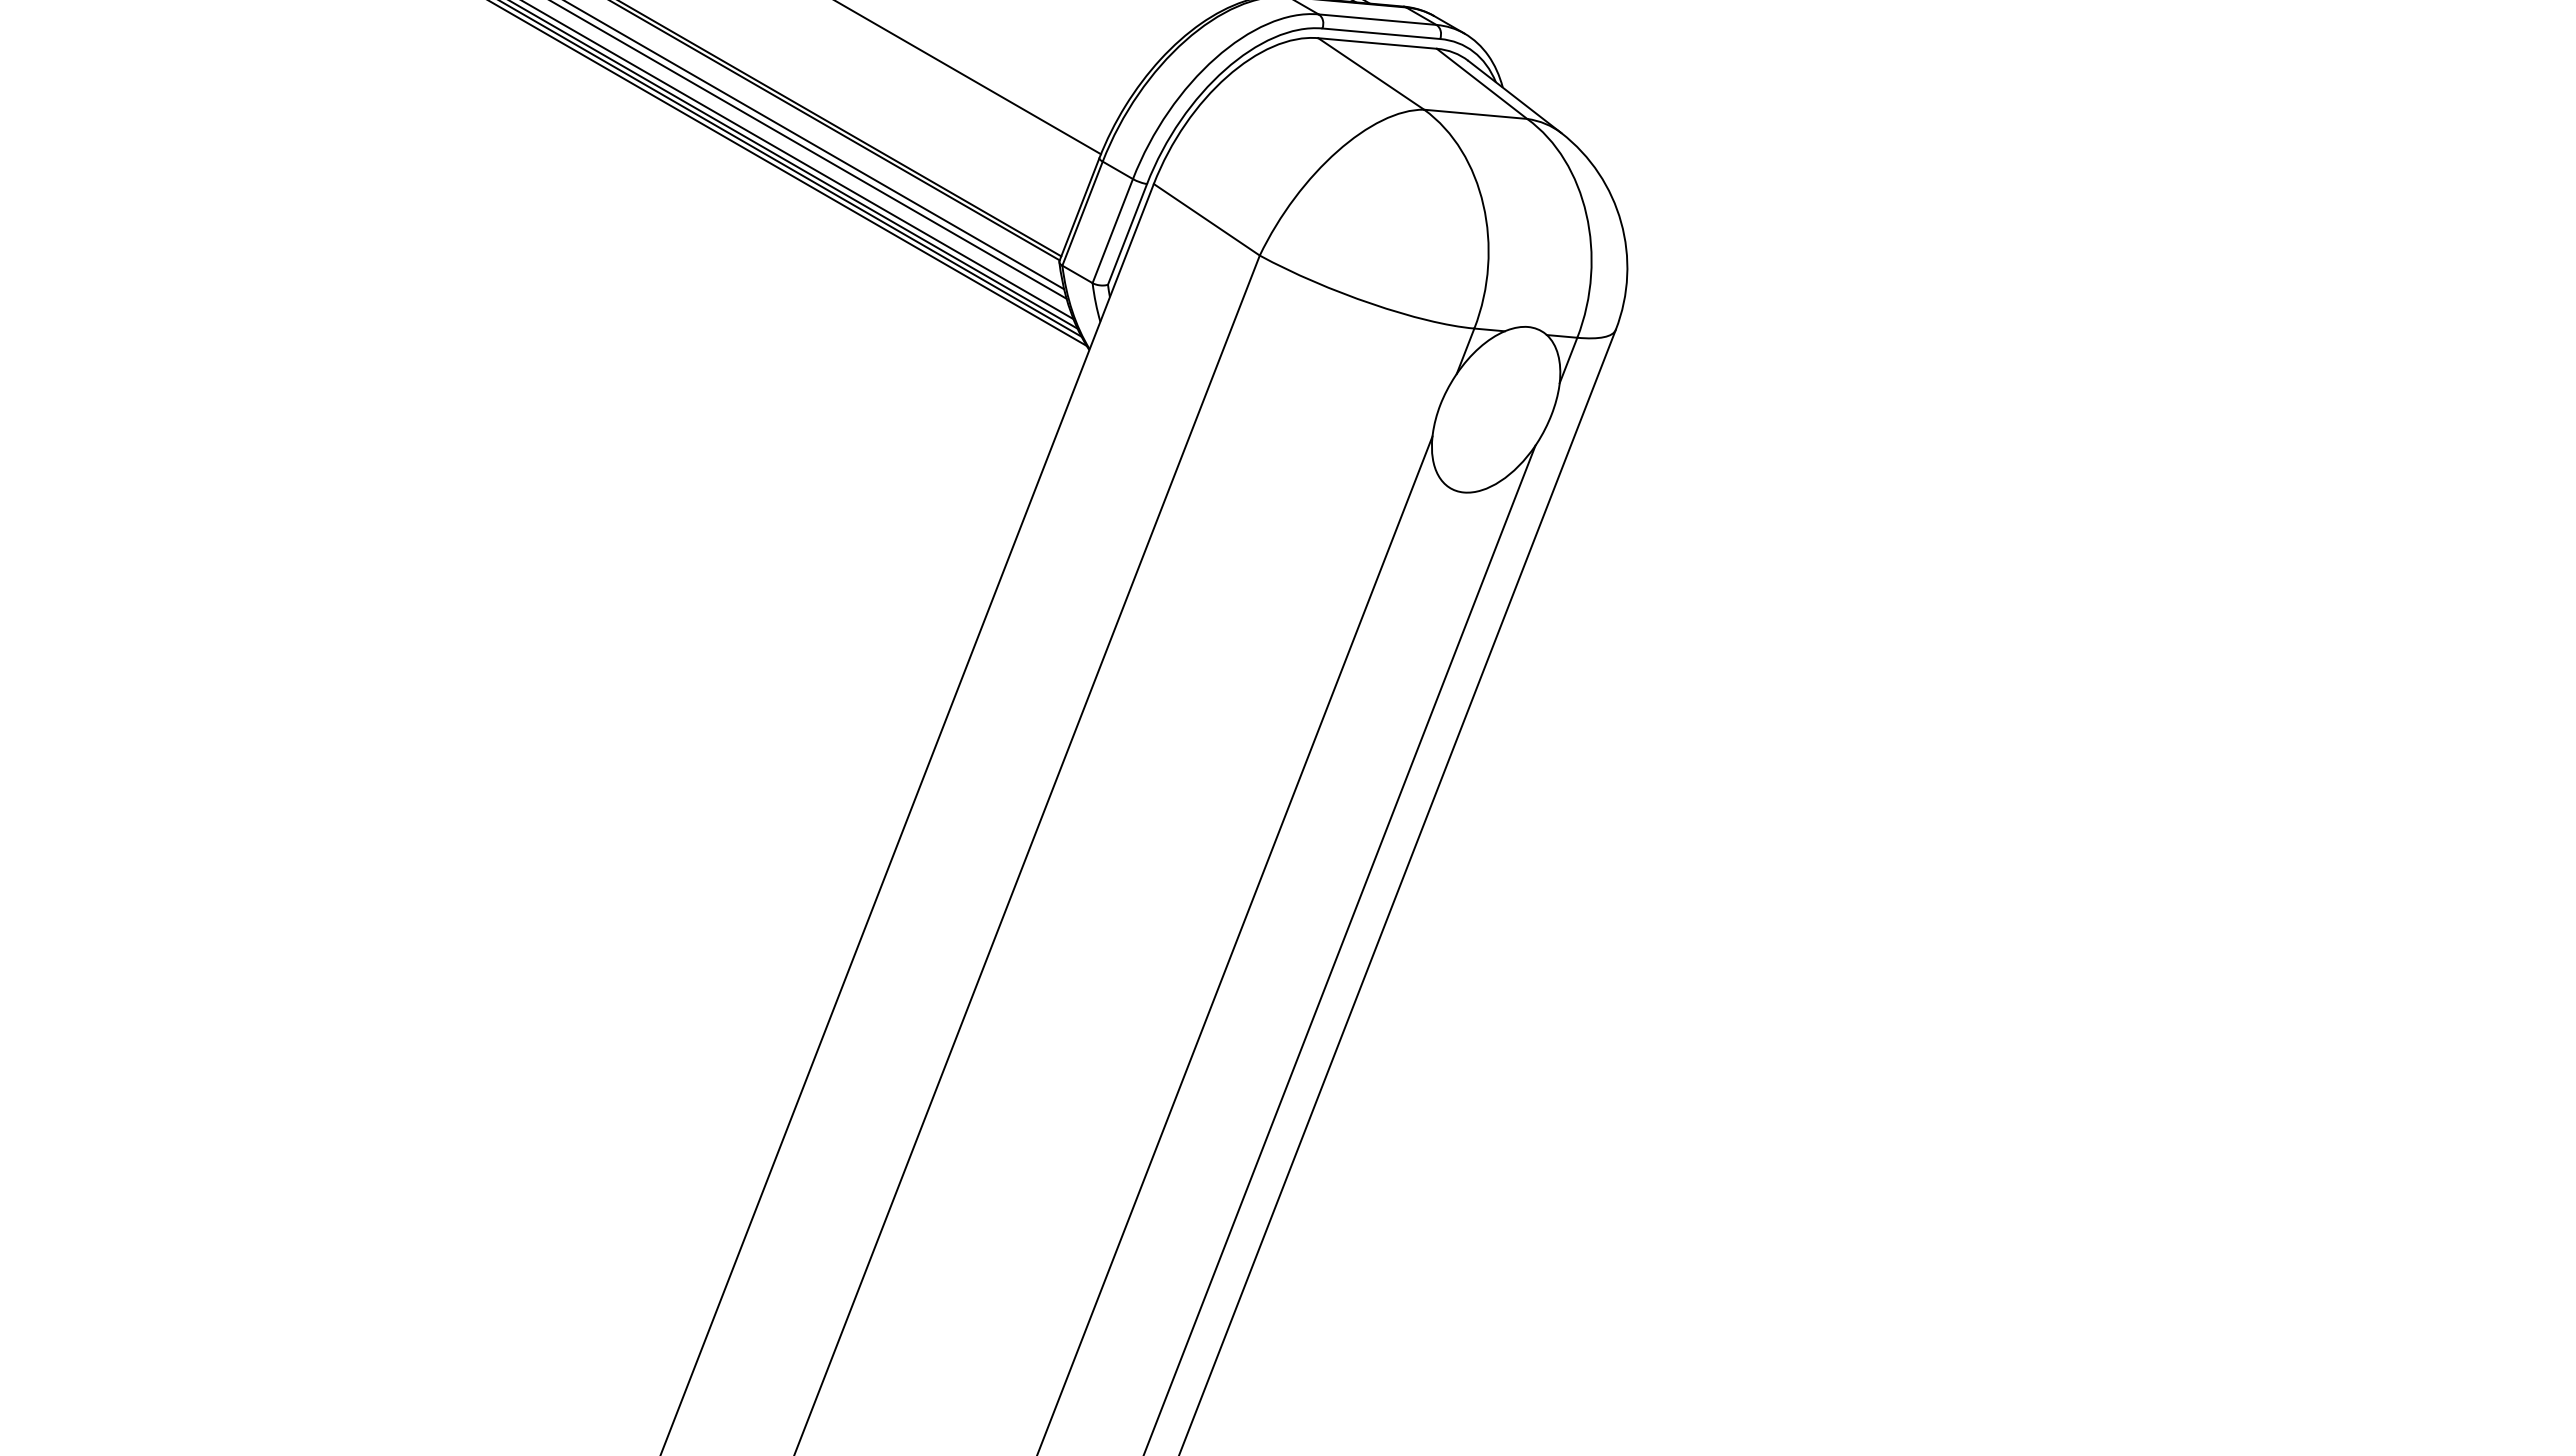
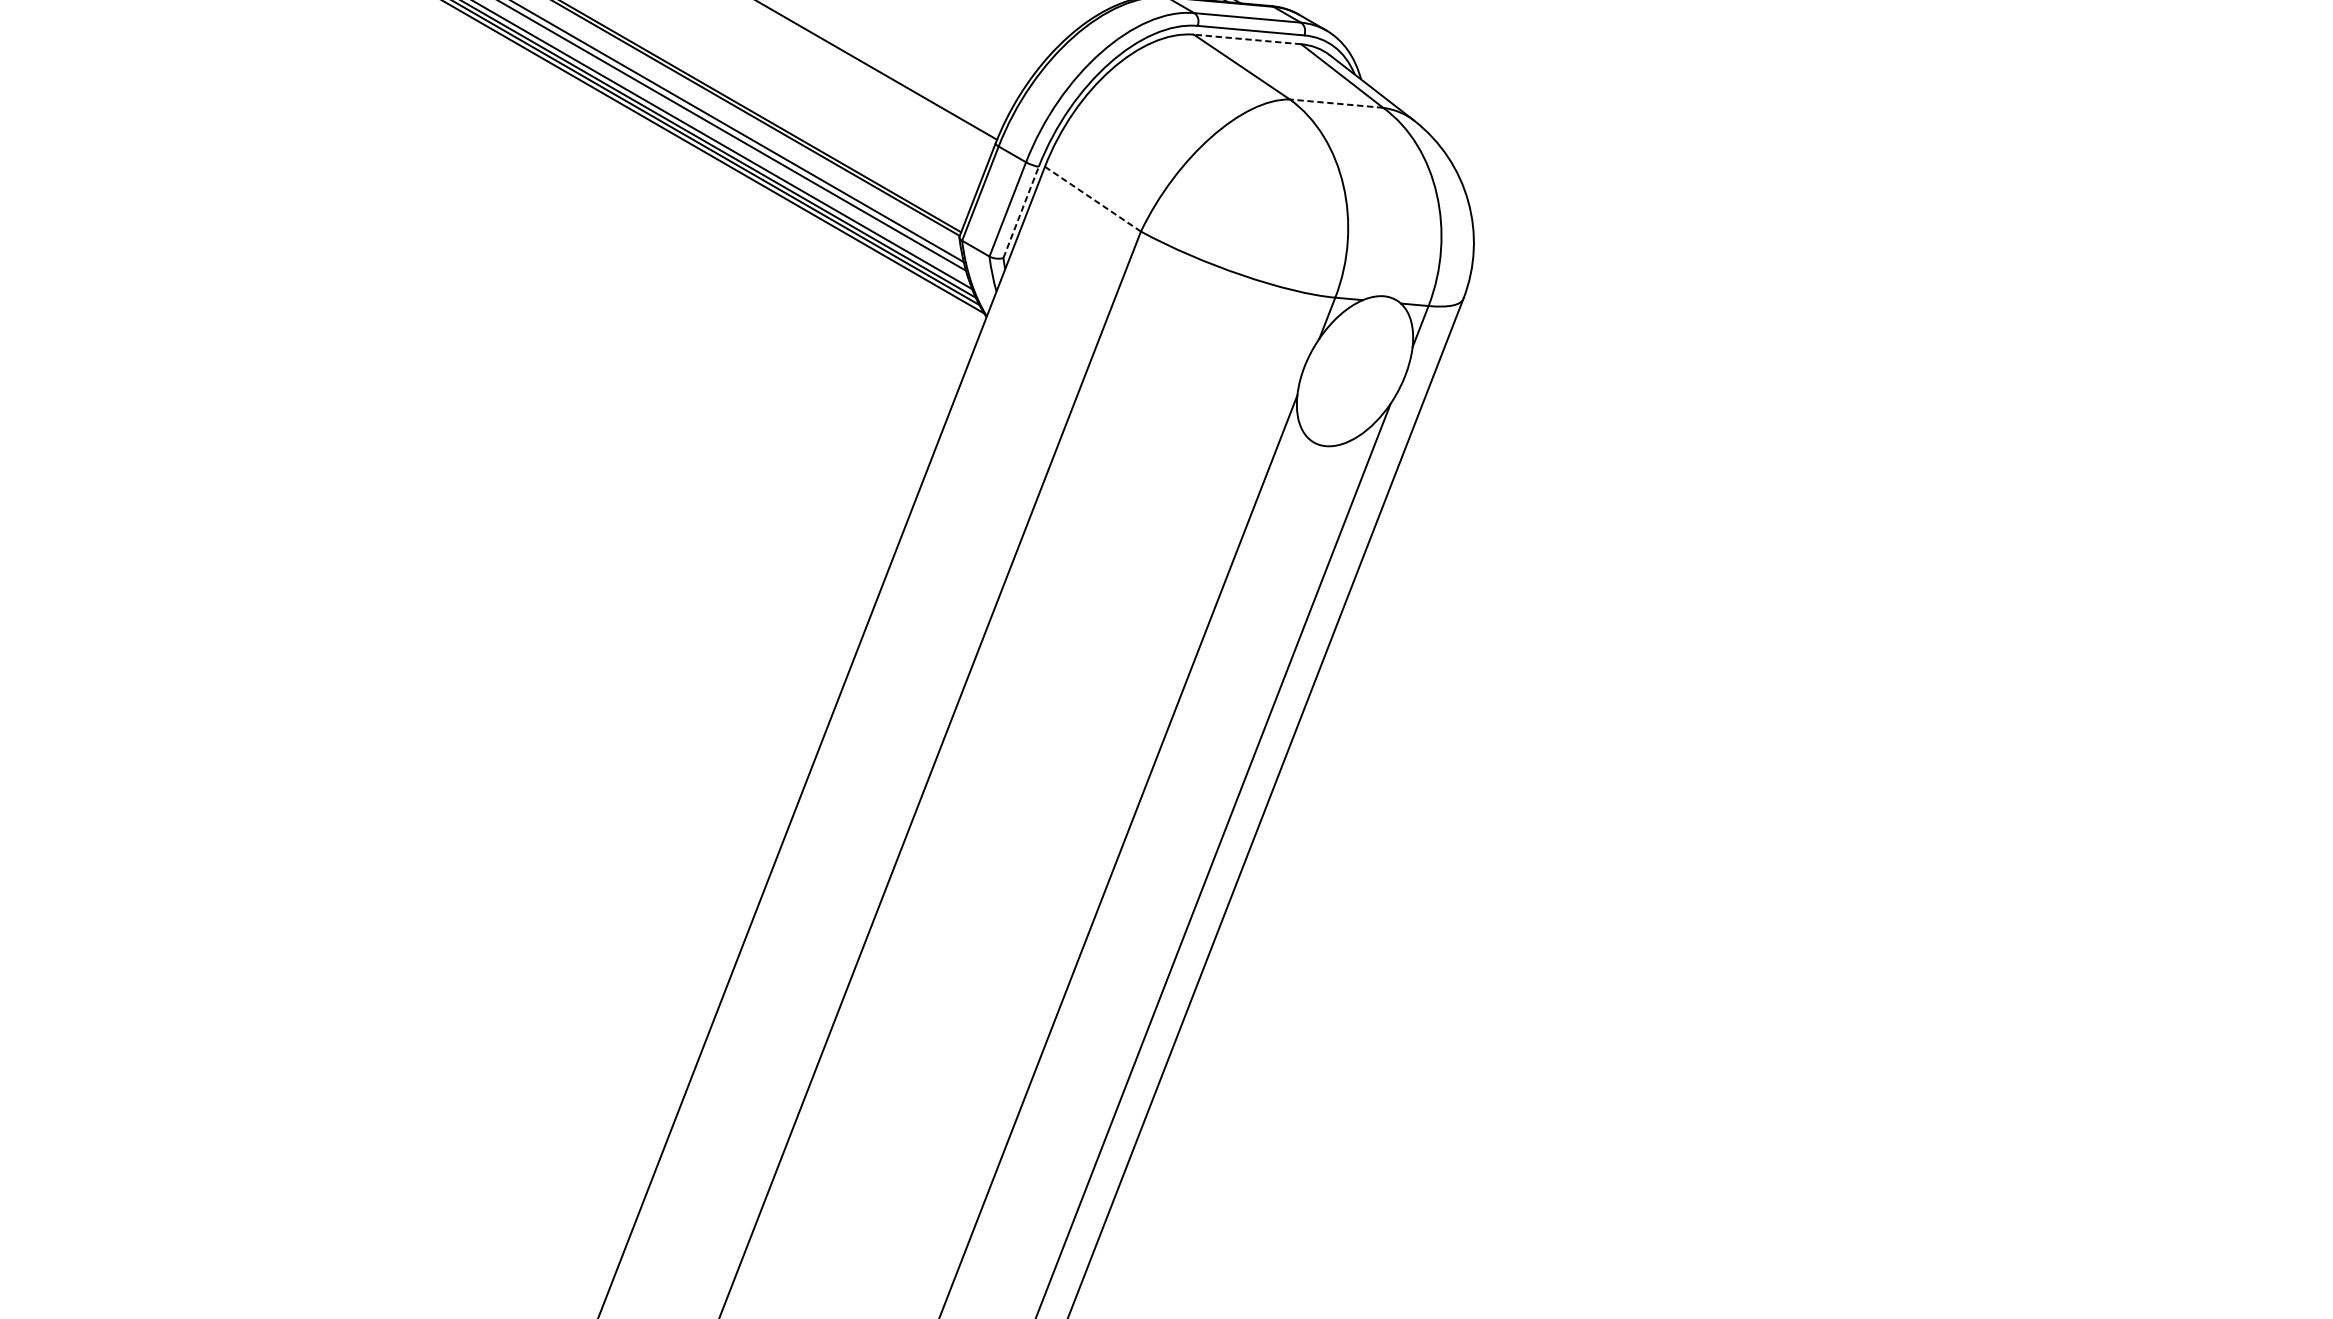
line: (1377, 43) -> (1247, 39), solid -> dashed
line: (1475, 114) -> (1336, 103), solid -> dashed
line: (1206, 219) -> (1092, 198), solid -> dashed
line: (1127, 233) -> (1021, 211), solid -> dashed

